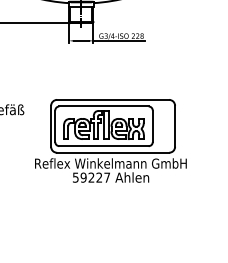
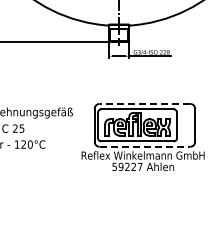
line: (112, 99) -> (144, 103), solid -> dashed
line: (113, 152) -> (145, 146), solid -> dashed

